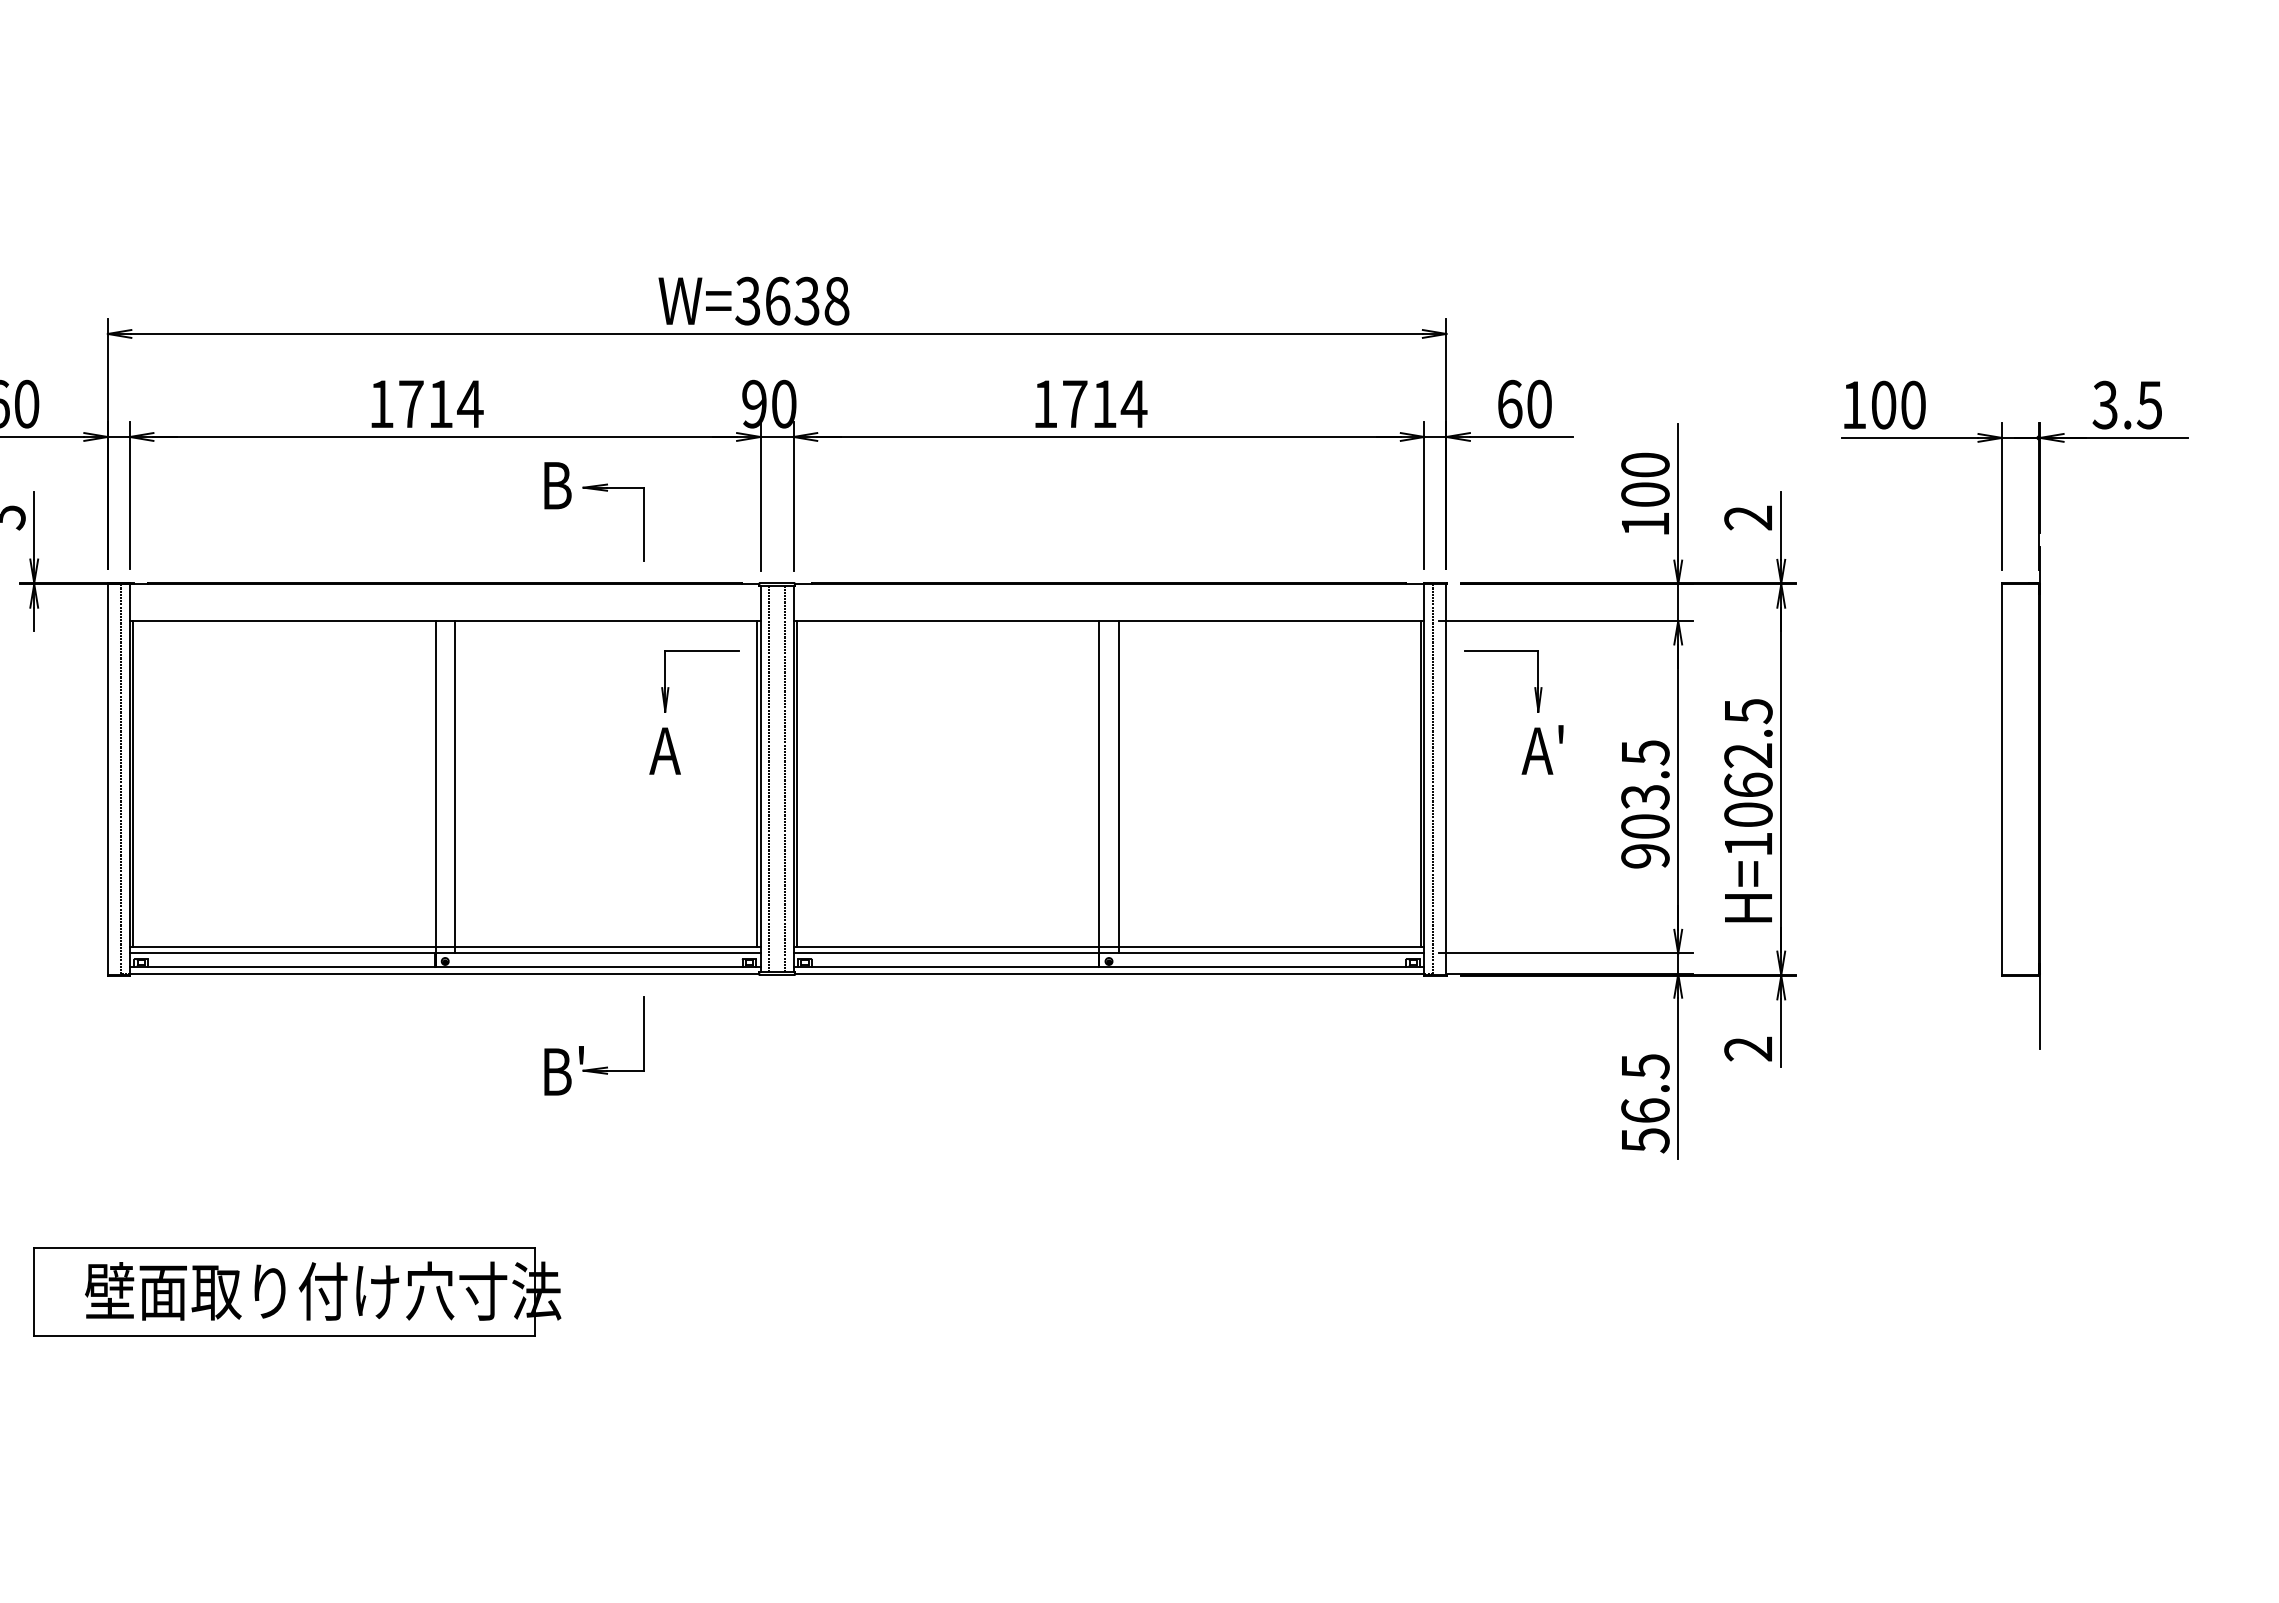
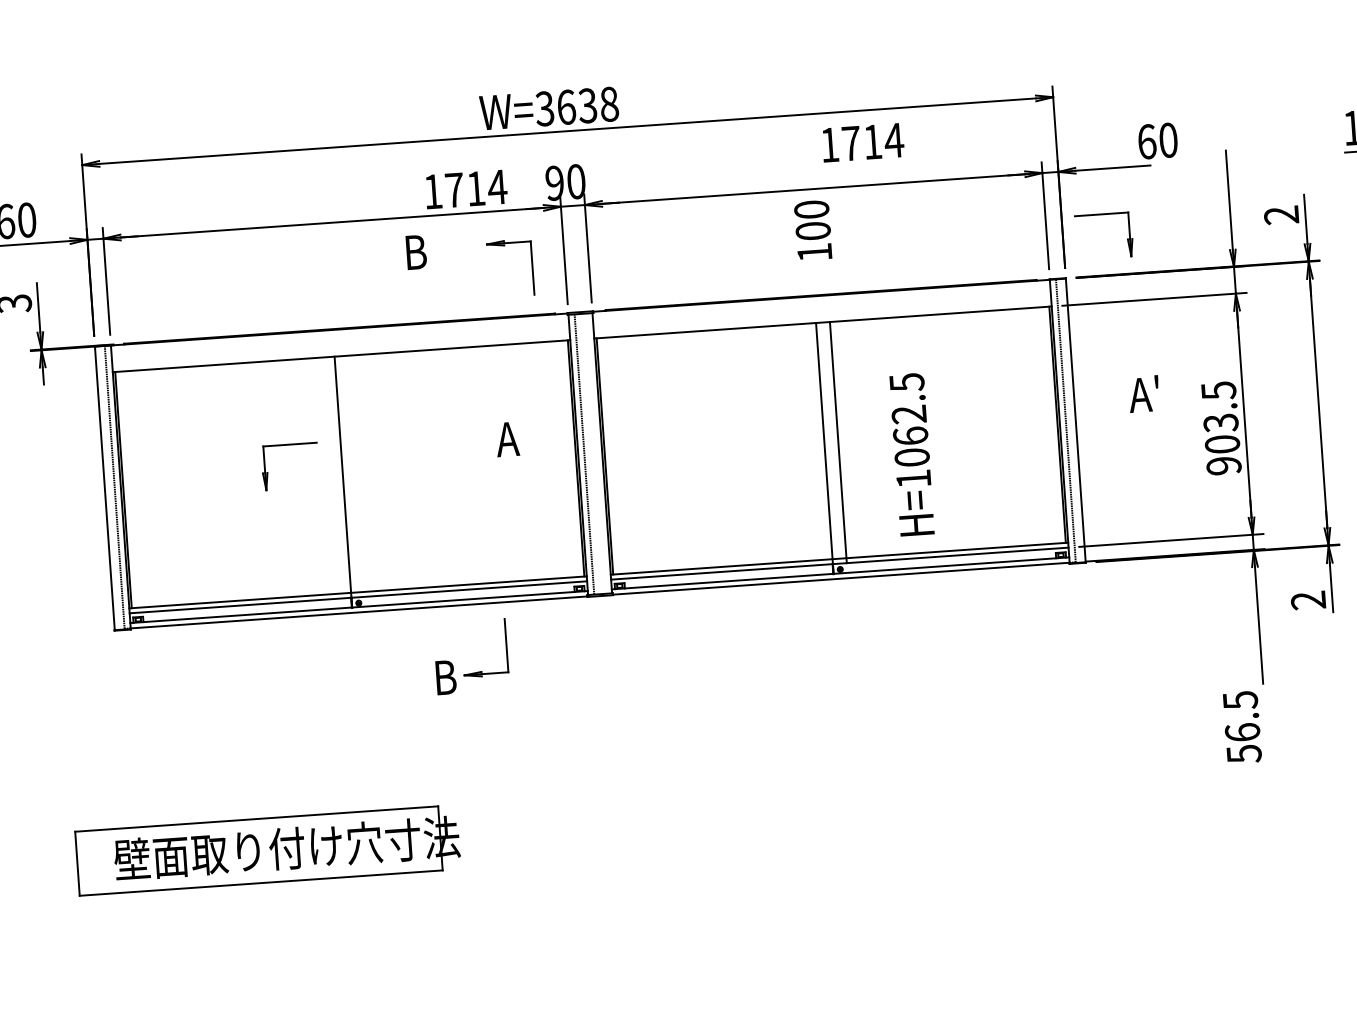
text: (427, 403) -> (466, 188), moved
text: (1091, 403) -> (863, 142), moved
text: (1524, 403) -> (1157, 140), moved
text: (1645, 493) -> (813, 230), moved
part: (643, 522) -> (532, 266), moved
part: (700, 651) -> (288, 444), moved
part: (1503, 651) -> (1102, 214), moved
line: (785, 779) -> (596, 453), removed
line: (454, 786) -> (356, 475), removed
text: (1748, 810) -> (912, 454), moved
text: (581, 1055) -> (462, 664), B' -> B
text: (1645, 1103) -> (1242, 727), moved

